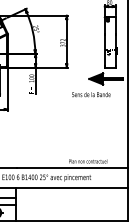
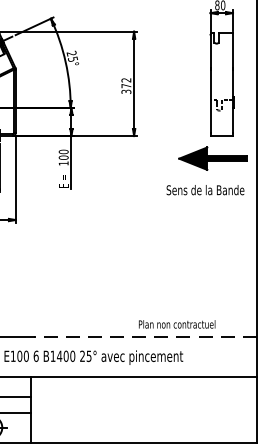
text: (91, 94) -> (205, 189), moved
line: (72, 167) -> (145, 336), solid -> dashed

